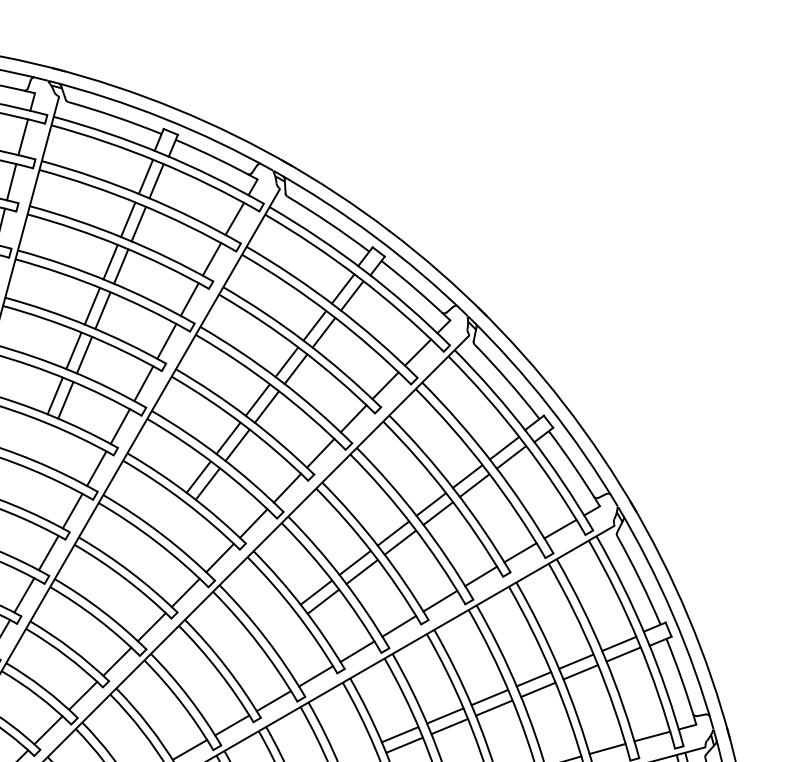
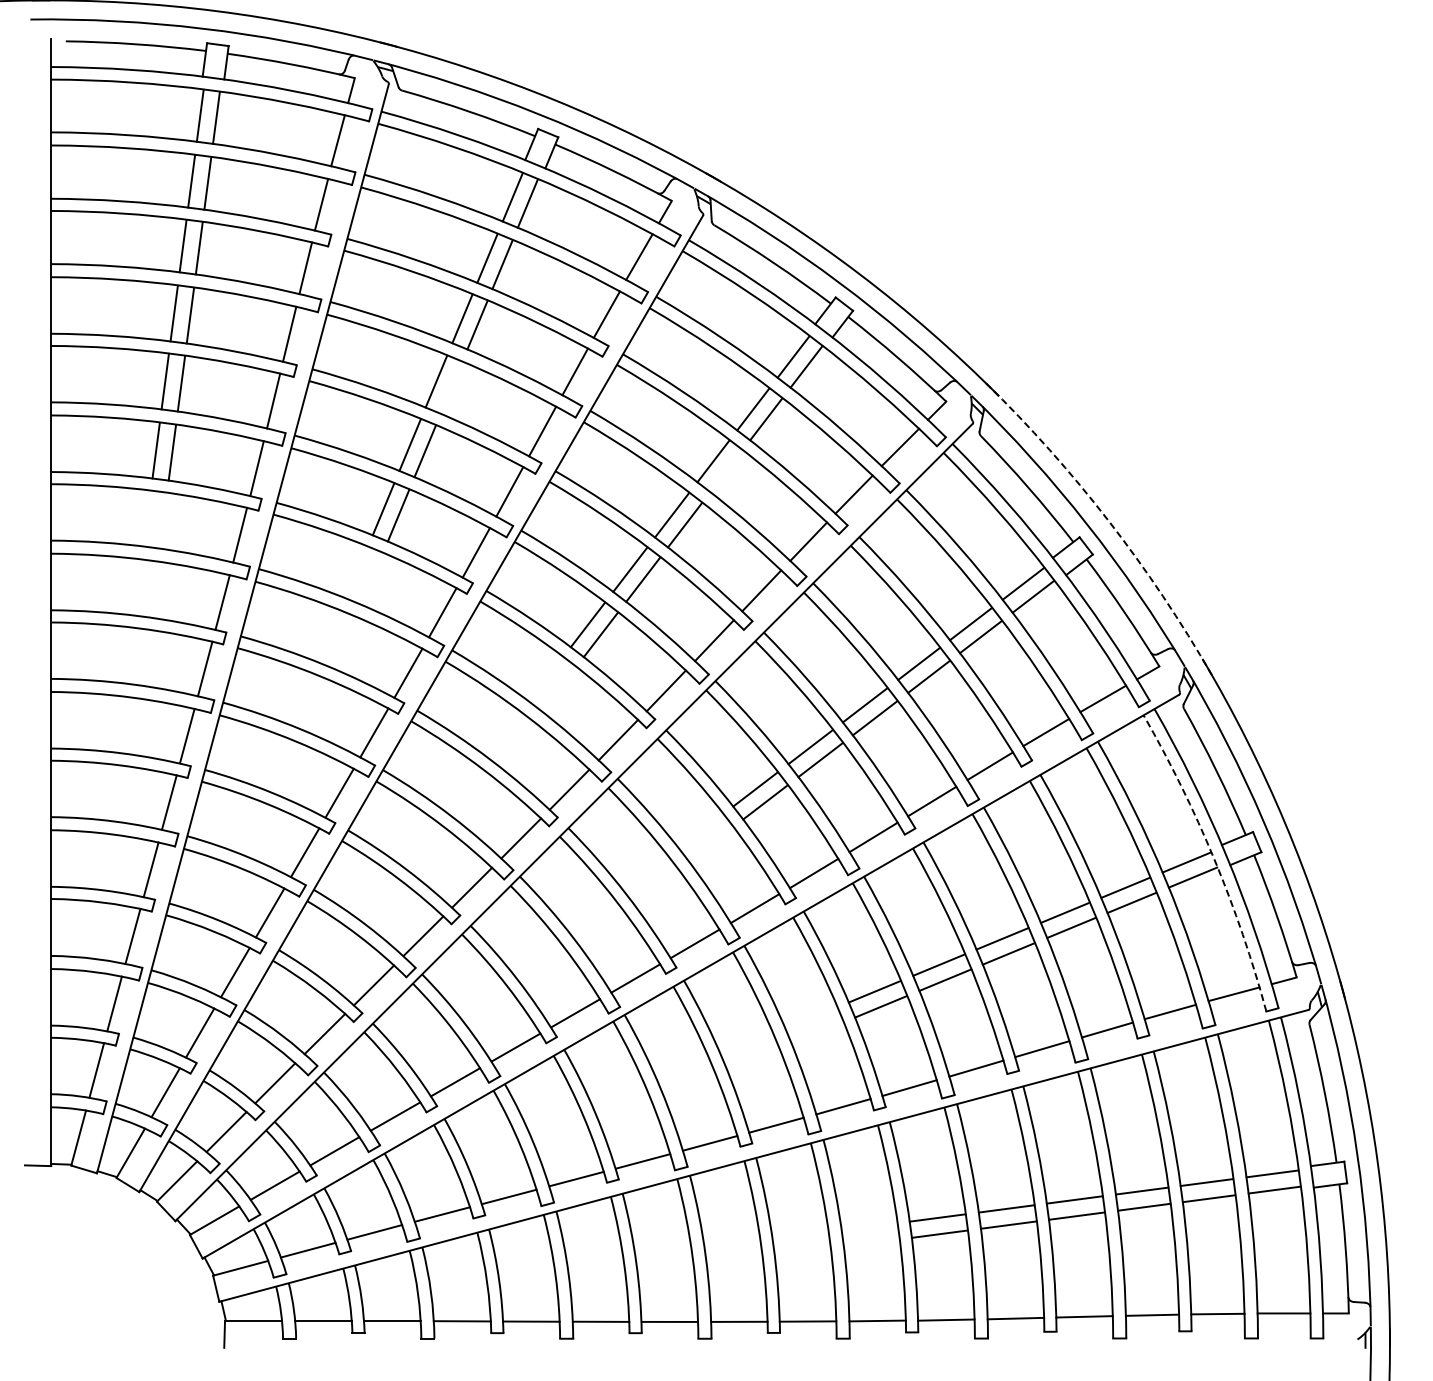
line: (102, 310) -> (451, 387), removed
line: (295, 369) -> (726, 471), removed
arc: (564, 404) -> (1108, 521), solid -> dashed
arc: (638, 641) -> (1214, 859), solid -> dashed

